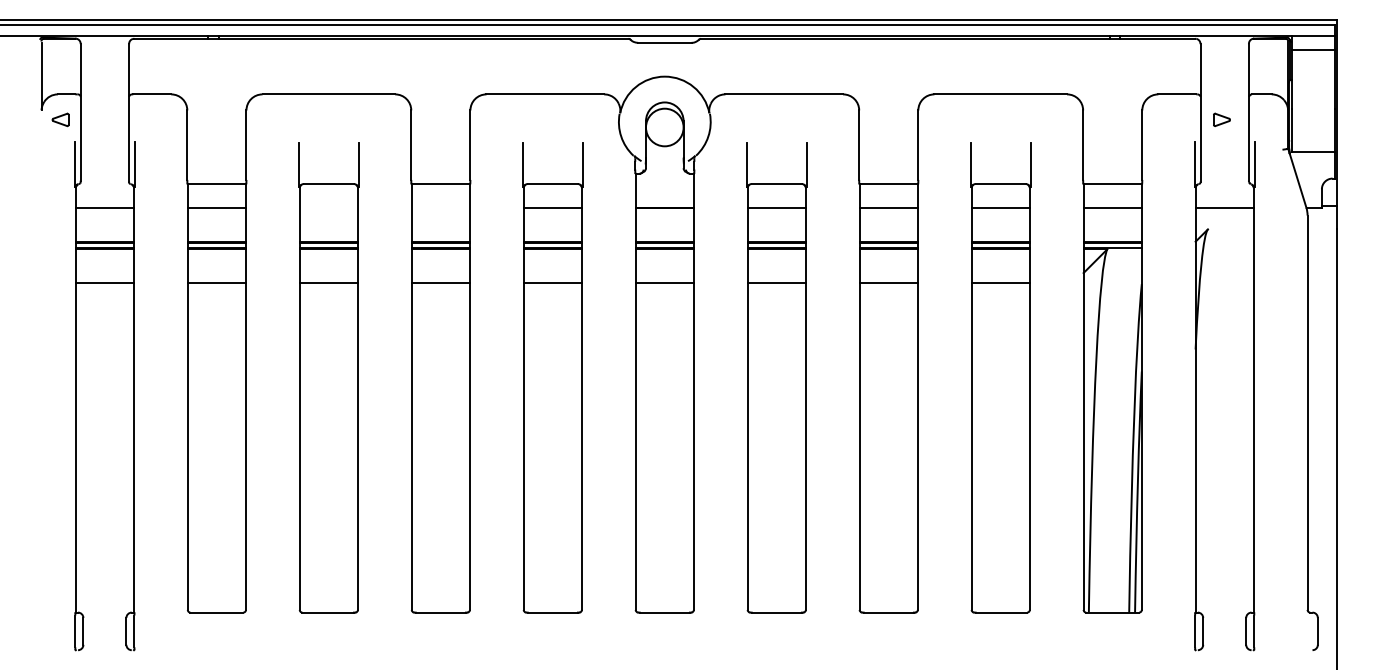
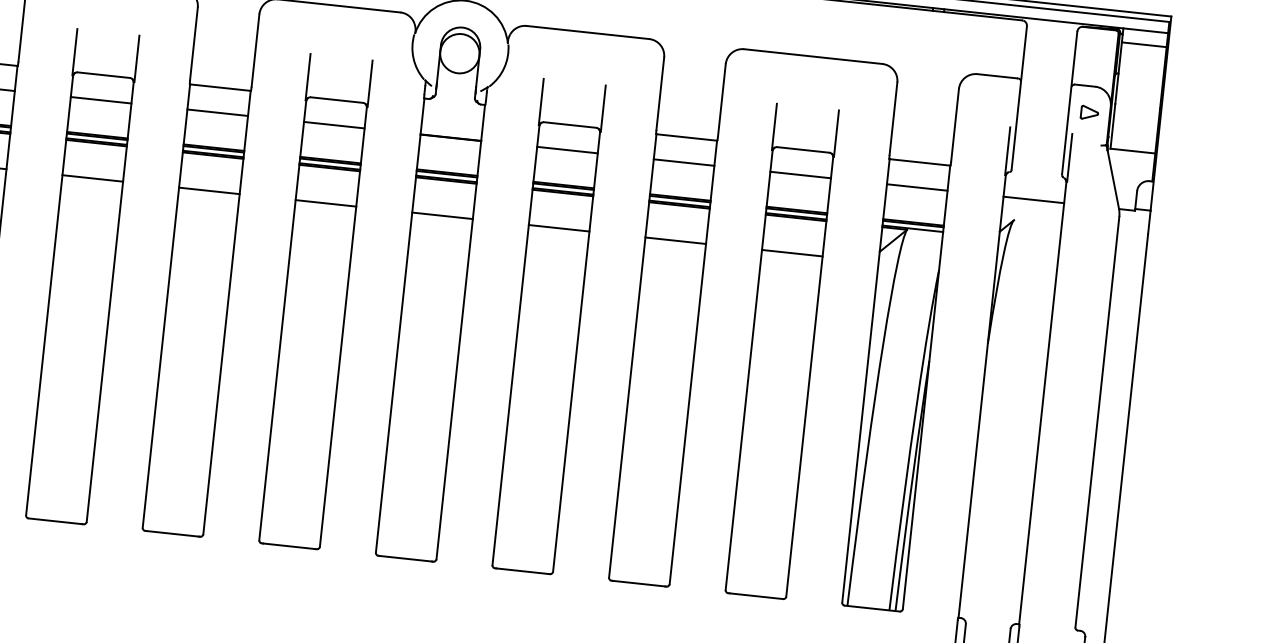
part: (1221, 119) -> (1089, 112), moved
line: (328, 208) -> (100, 100), added
line: (440, 208) -> (217, 113), added

